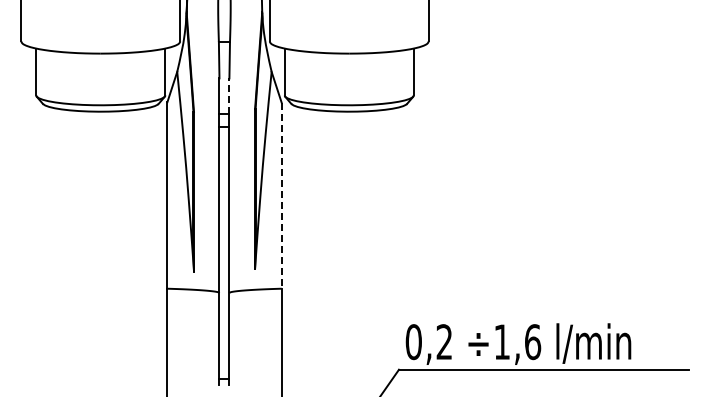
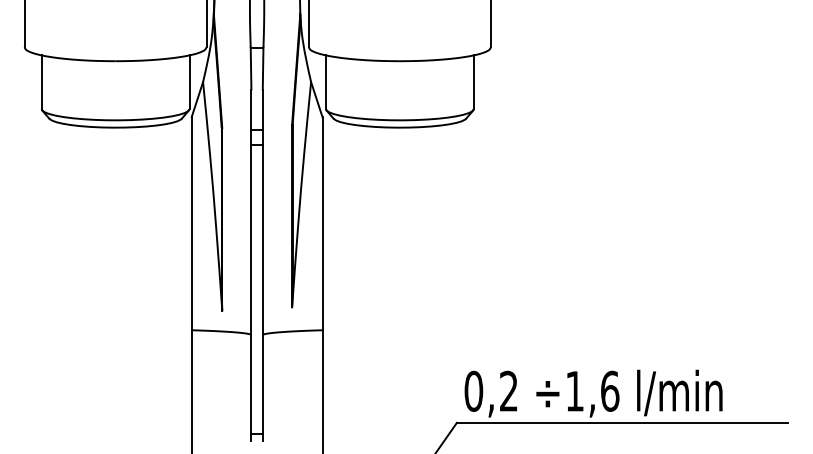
line: (229, 95) -> (262, 109), dashed -> solid
line: (281, 195) -> (322, 223), dashed -> solid

